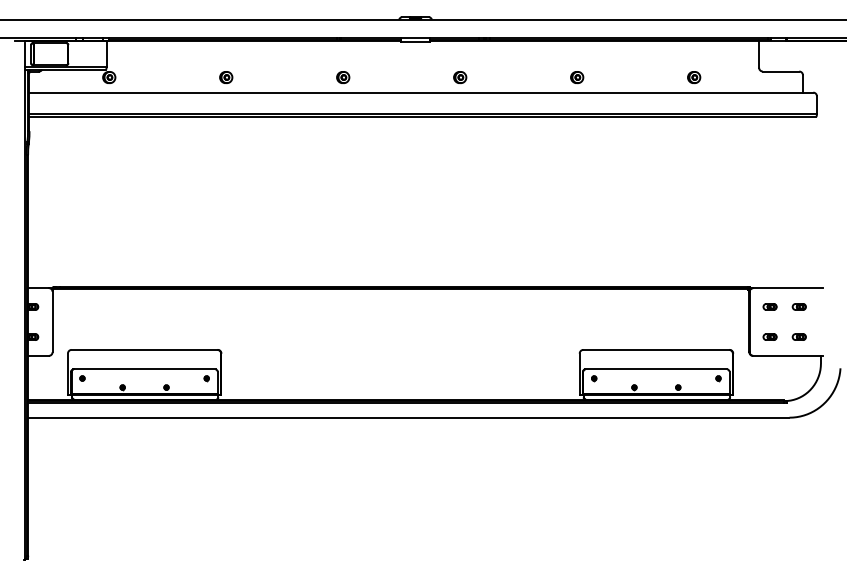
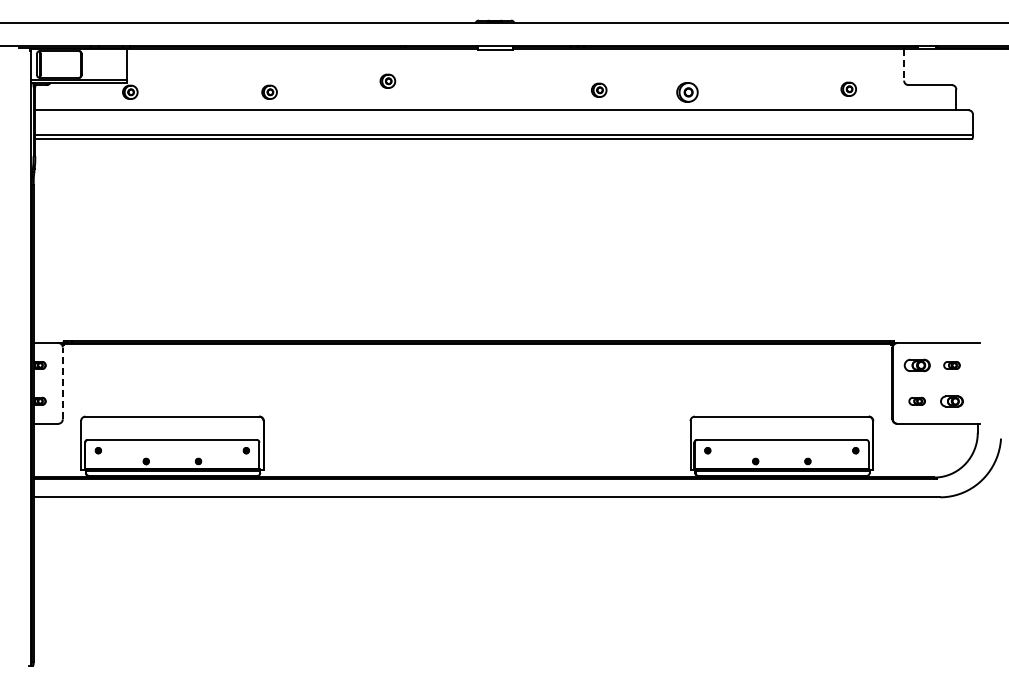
line: (759, 54) -> (904, 64), solid -> dashed
part: (342, 76) -> (387, 80), moved
part: (460, 76) -> (599, 89), moved
part: (577, 76) -> (687, 91), size x1.4
part: (693, 76) -> (848, 88), moved
part: (769, 306) -> (916, 365), size x1.6
line: (52, 322) -> (62, 383), solid -> dashed
part: (798, 336) -> (951, 400), size x1.4

